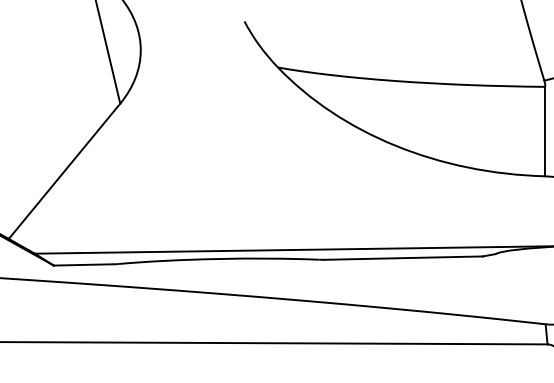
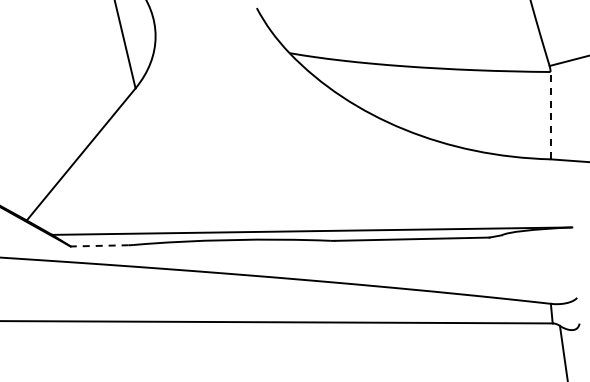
line: (545, 131) -> (550, 115), solid -> dashed
line: (83, 264) -> (99, 245), solid -> dashed

